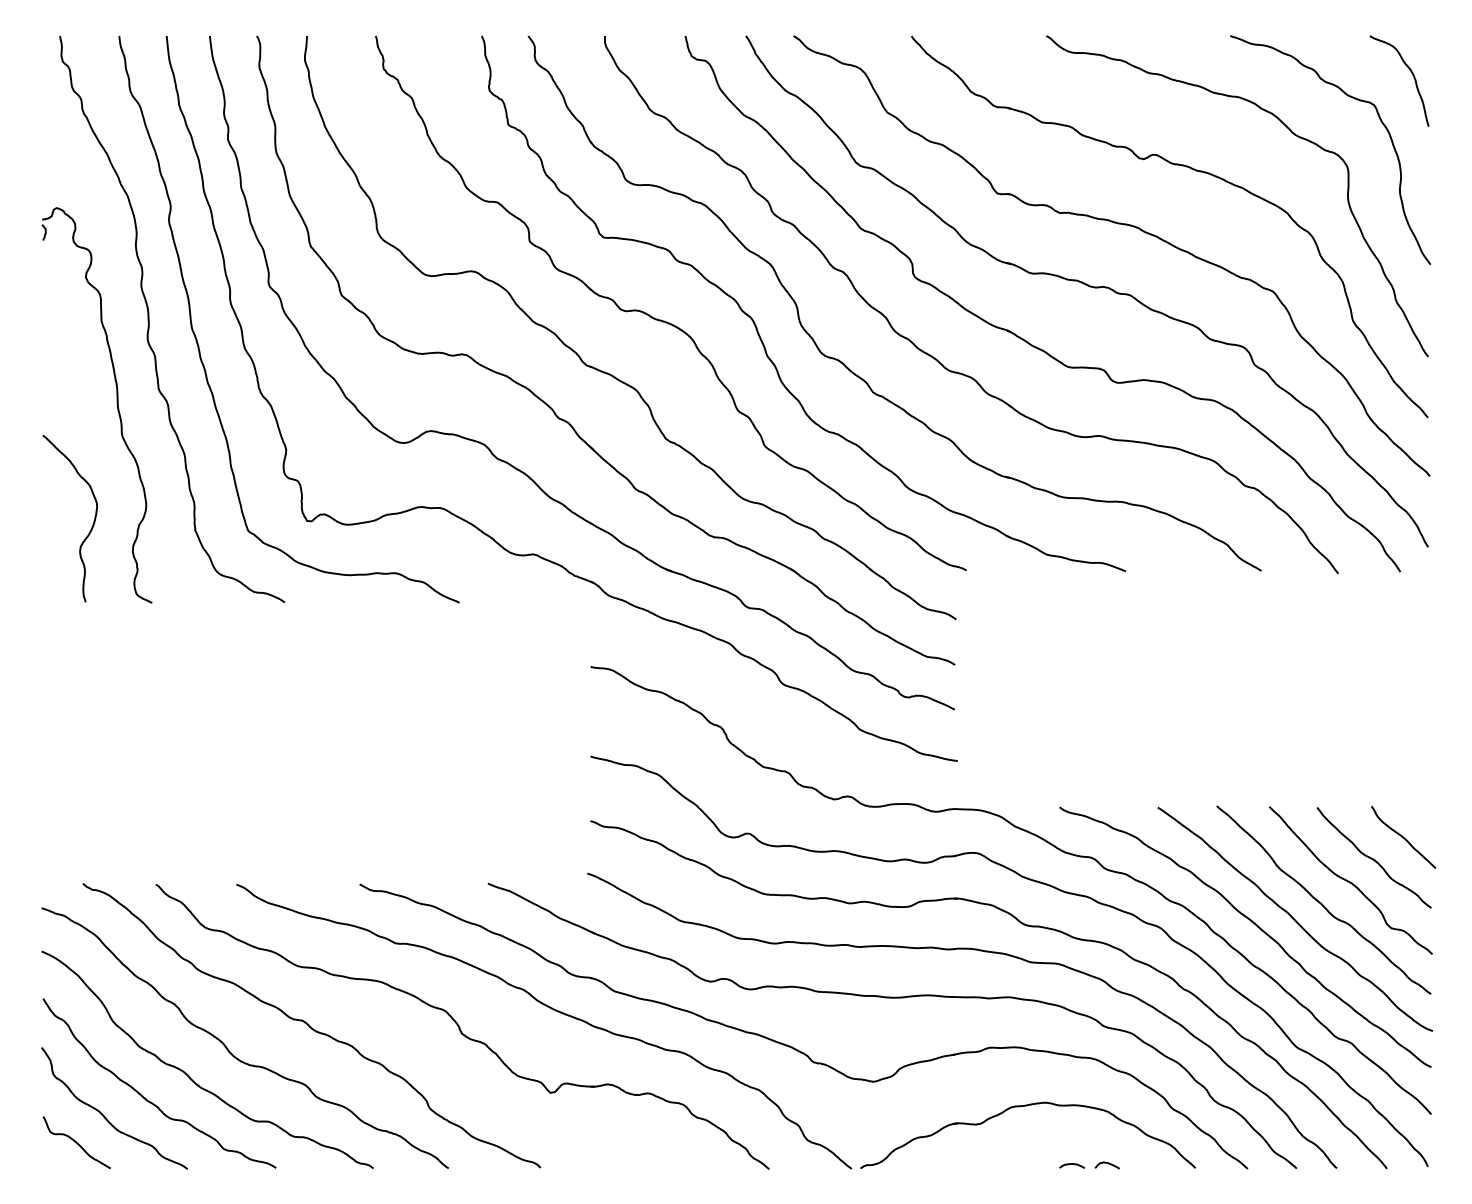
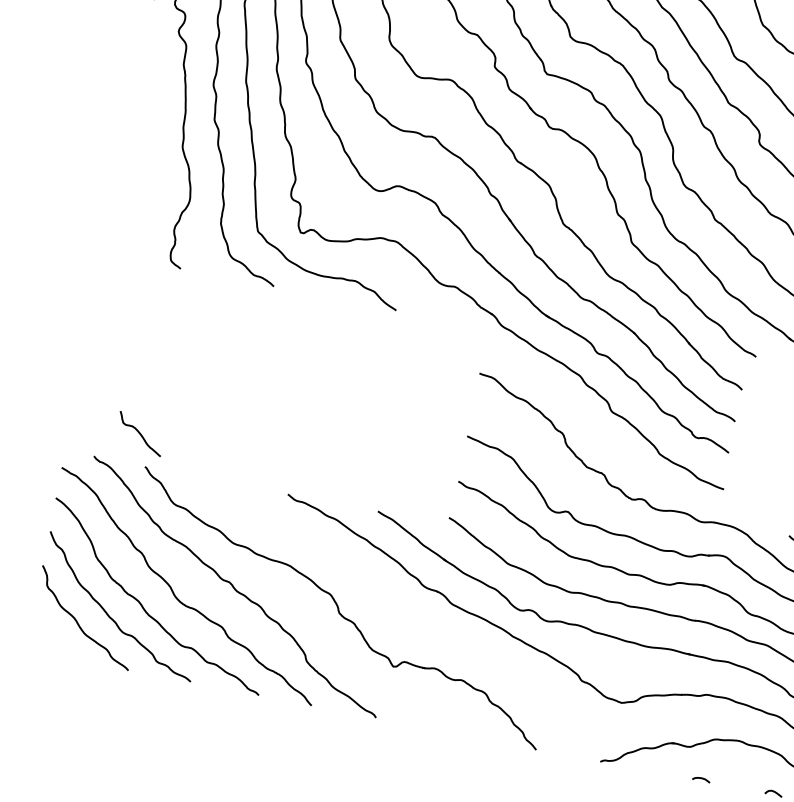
curve: (90, 529) -> (147, 208), removed
part: (551, 1009) -> (405, 608), removed
curve: (76, 1142) -> (140, 433), moved
curve: (1071, 1164) -> (701, 778), moved

